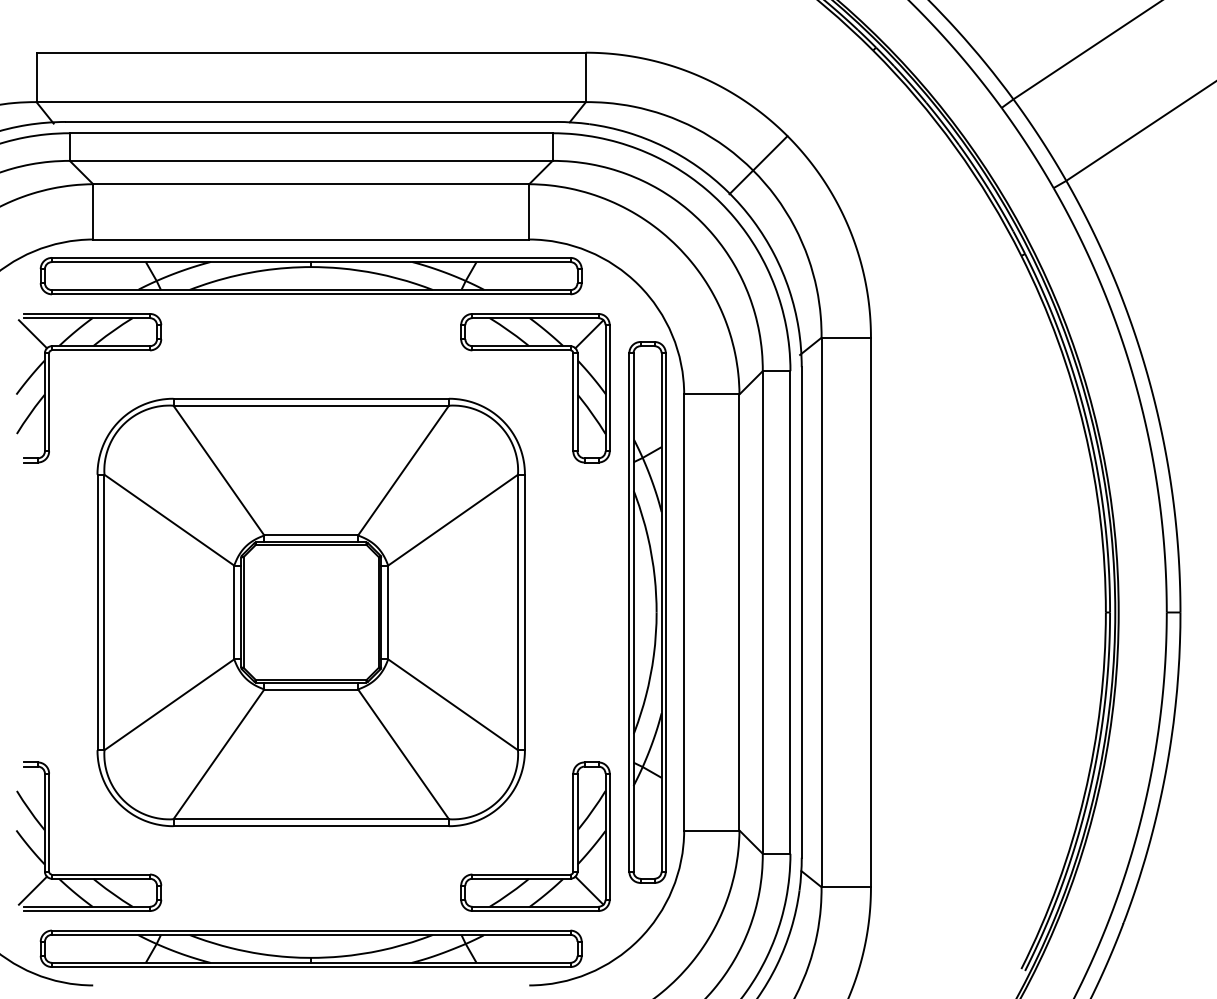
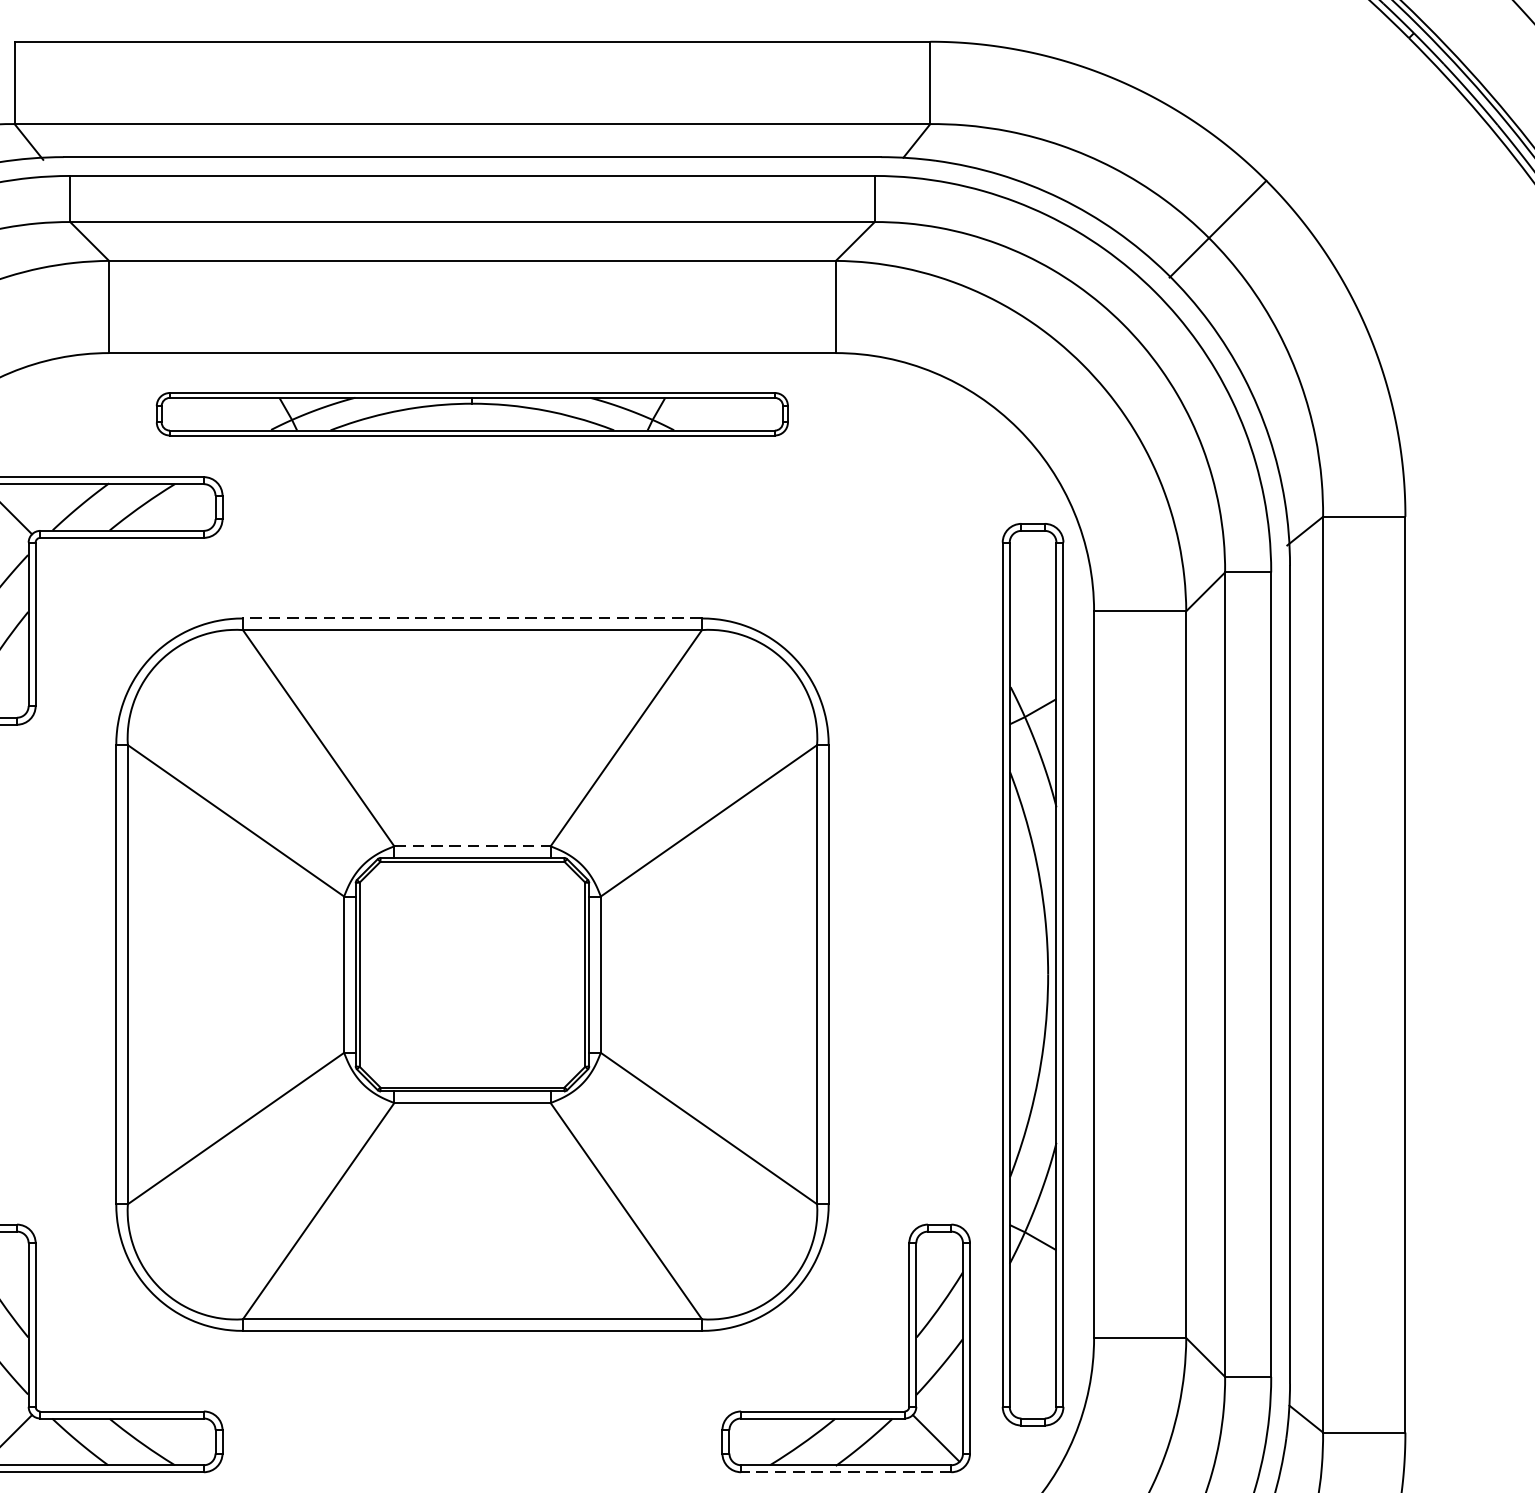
part: (310, 276) -> (471, 414), size x0.7
part: (572, 388) -> (907, 601), removed
line: (311, 398) -> (472, 618), solid -> dashed
line: (311, 535) -> (472, 846), solid -> dashed
line: (534, 911) -> (844, 1473), solid -> dashed

